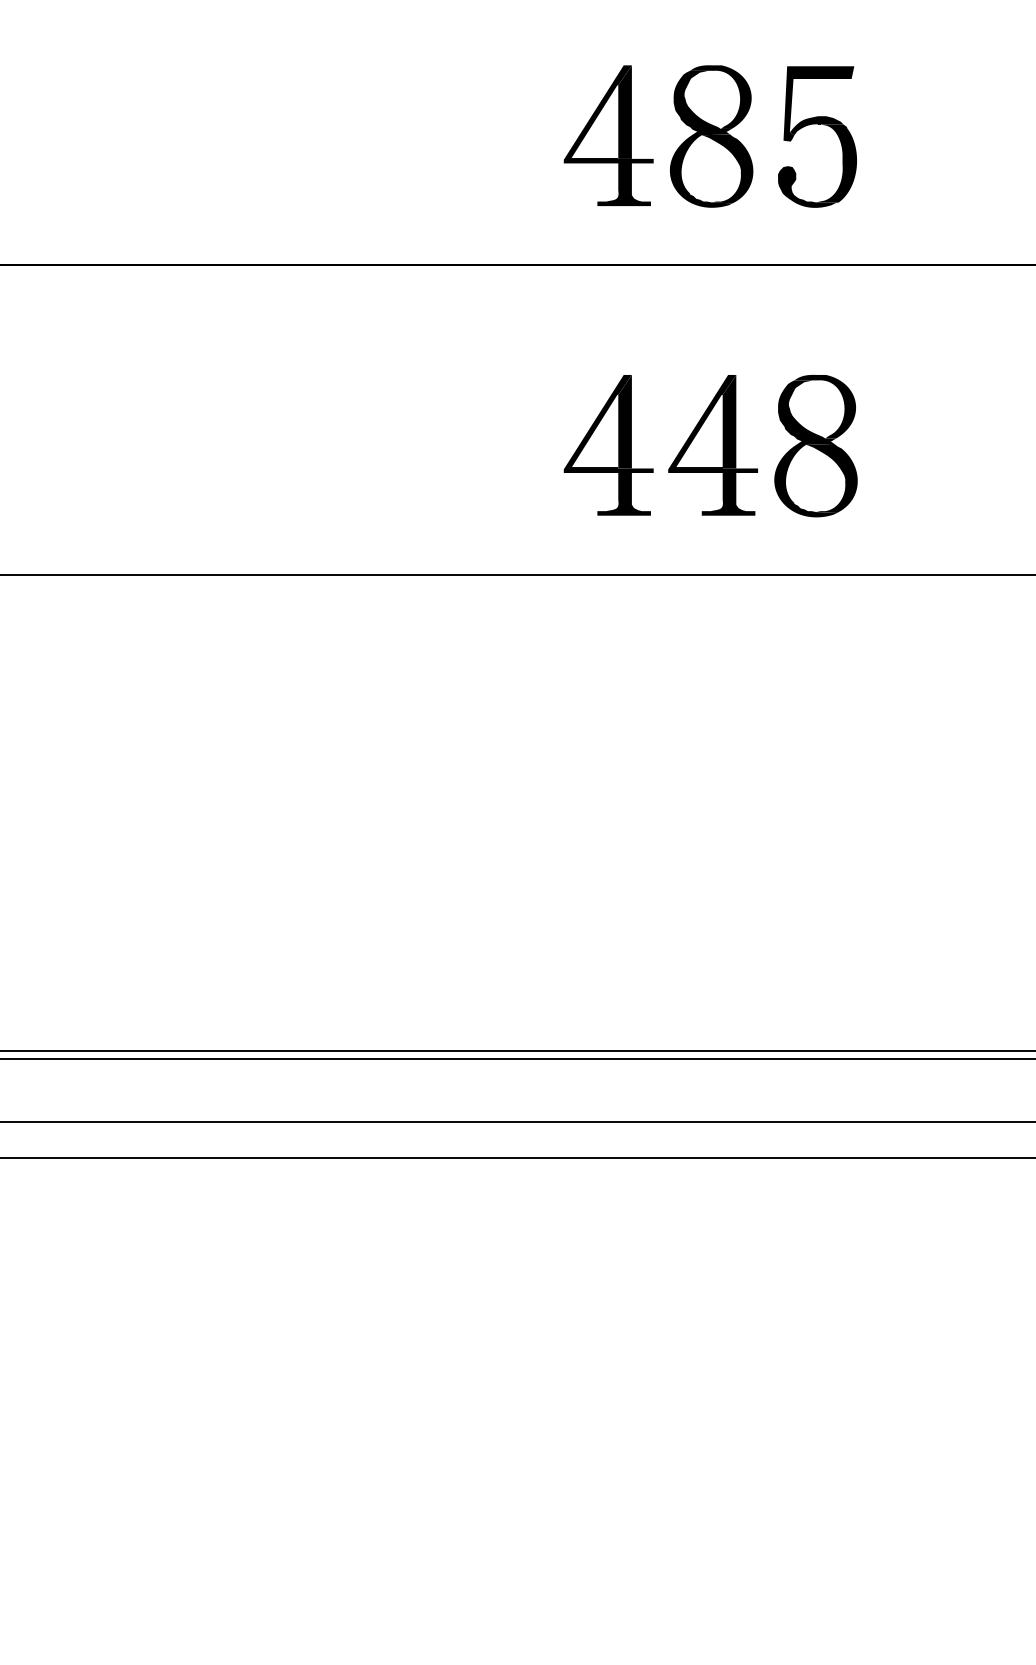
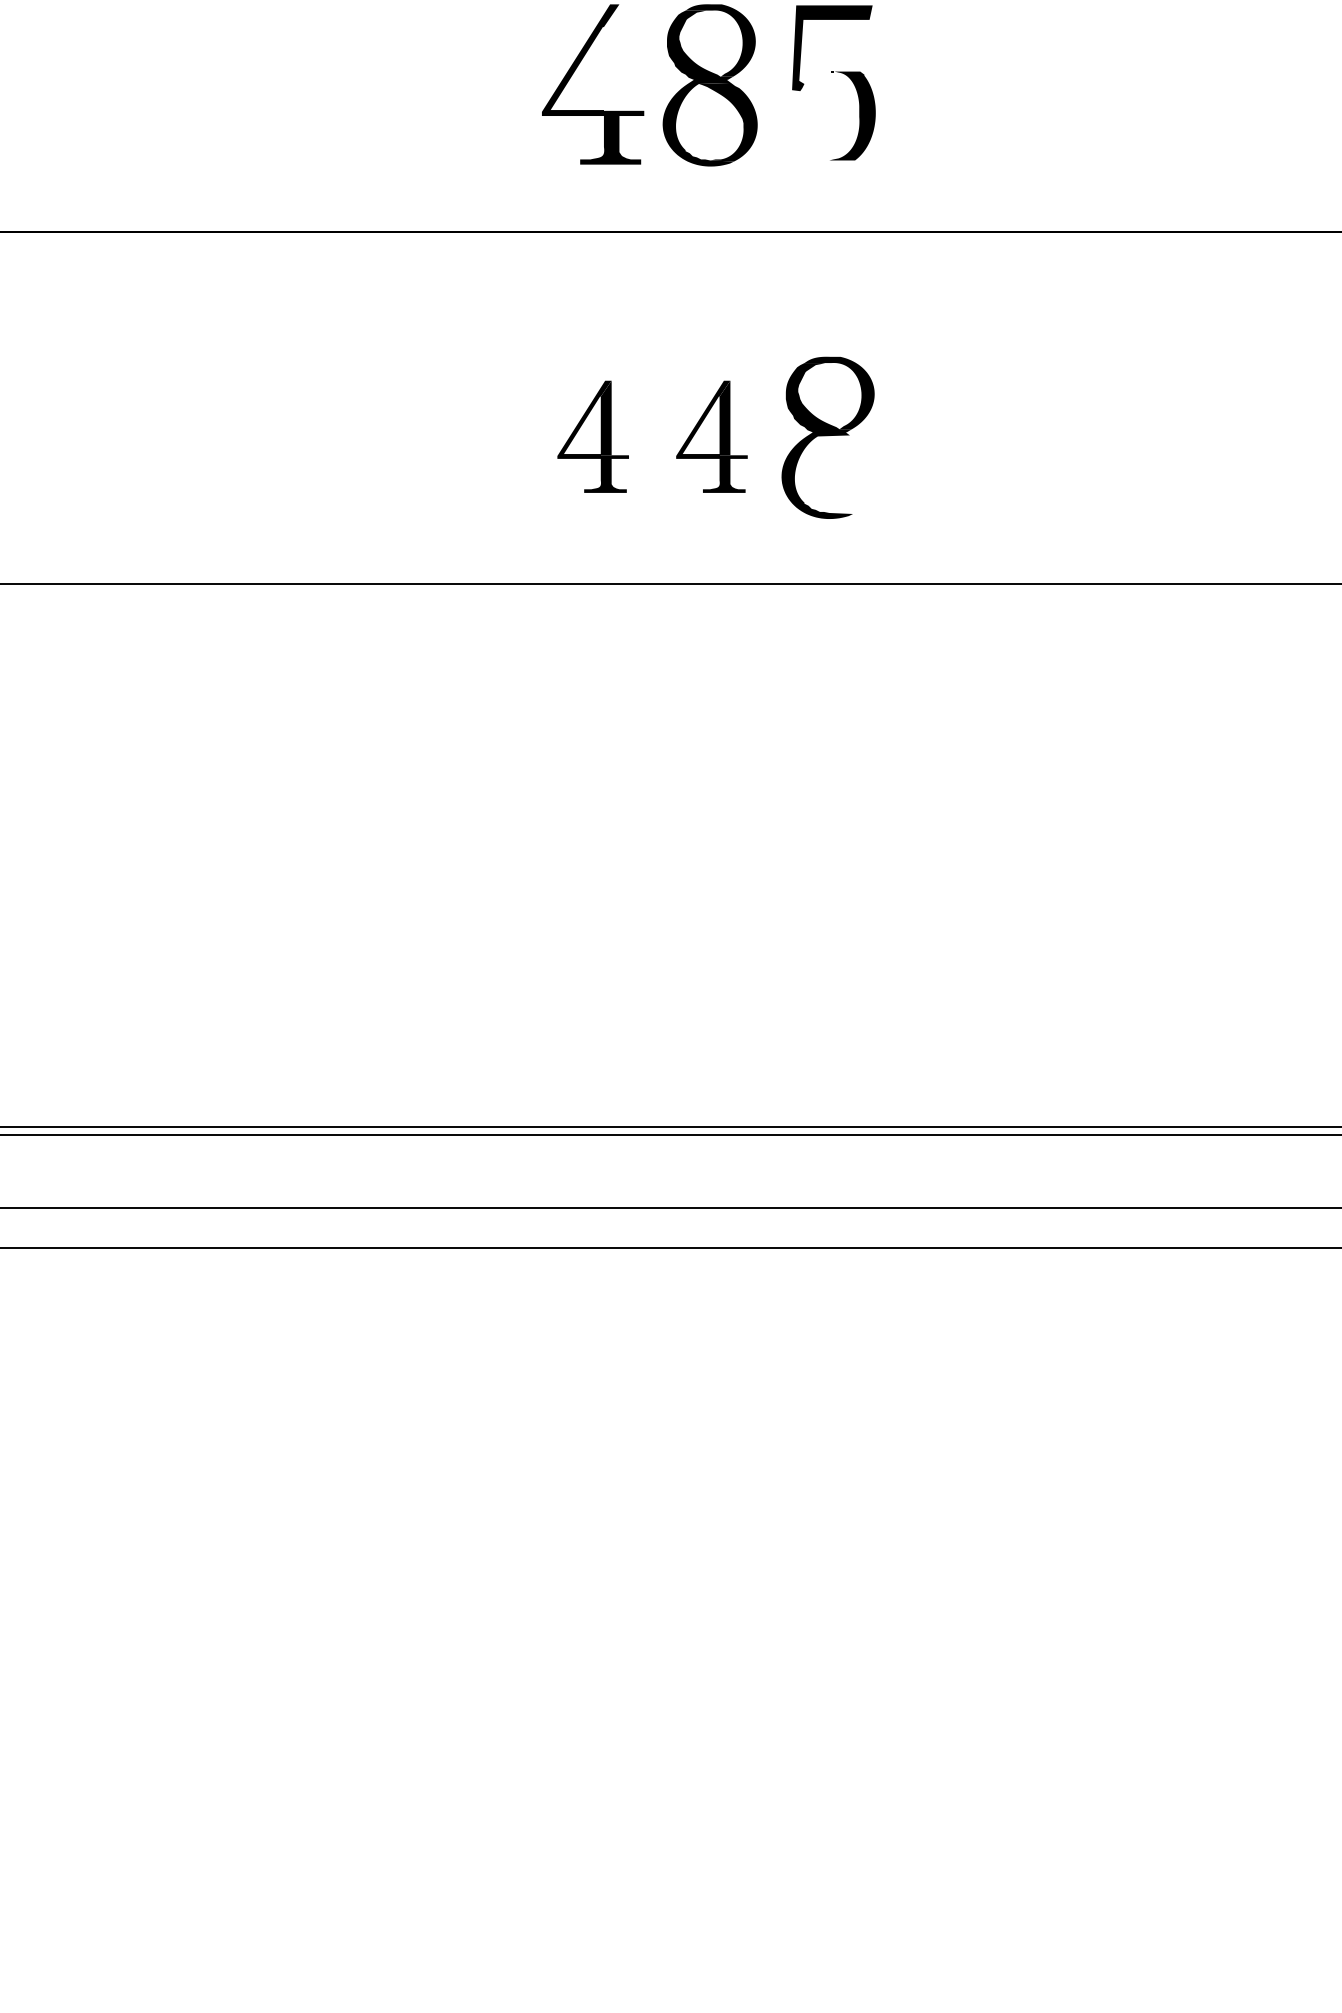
fill: (601, 112) -> (584, 57), removed
fill: (816, 125) -> (829, 72), removed
fill: (808, 186) -> (820, 142), removed
part: (609, 444) -> (593, 436), size x0.7
part: (712, 444) -> (711, 436), size x0.7
fill: (831, 478) -> (846, 474), removed

